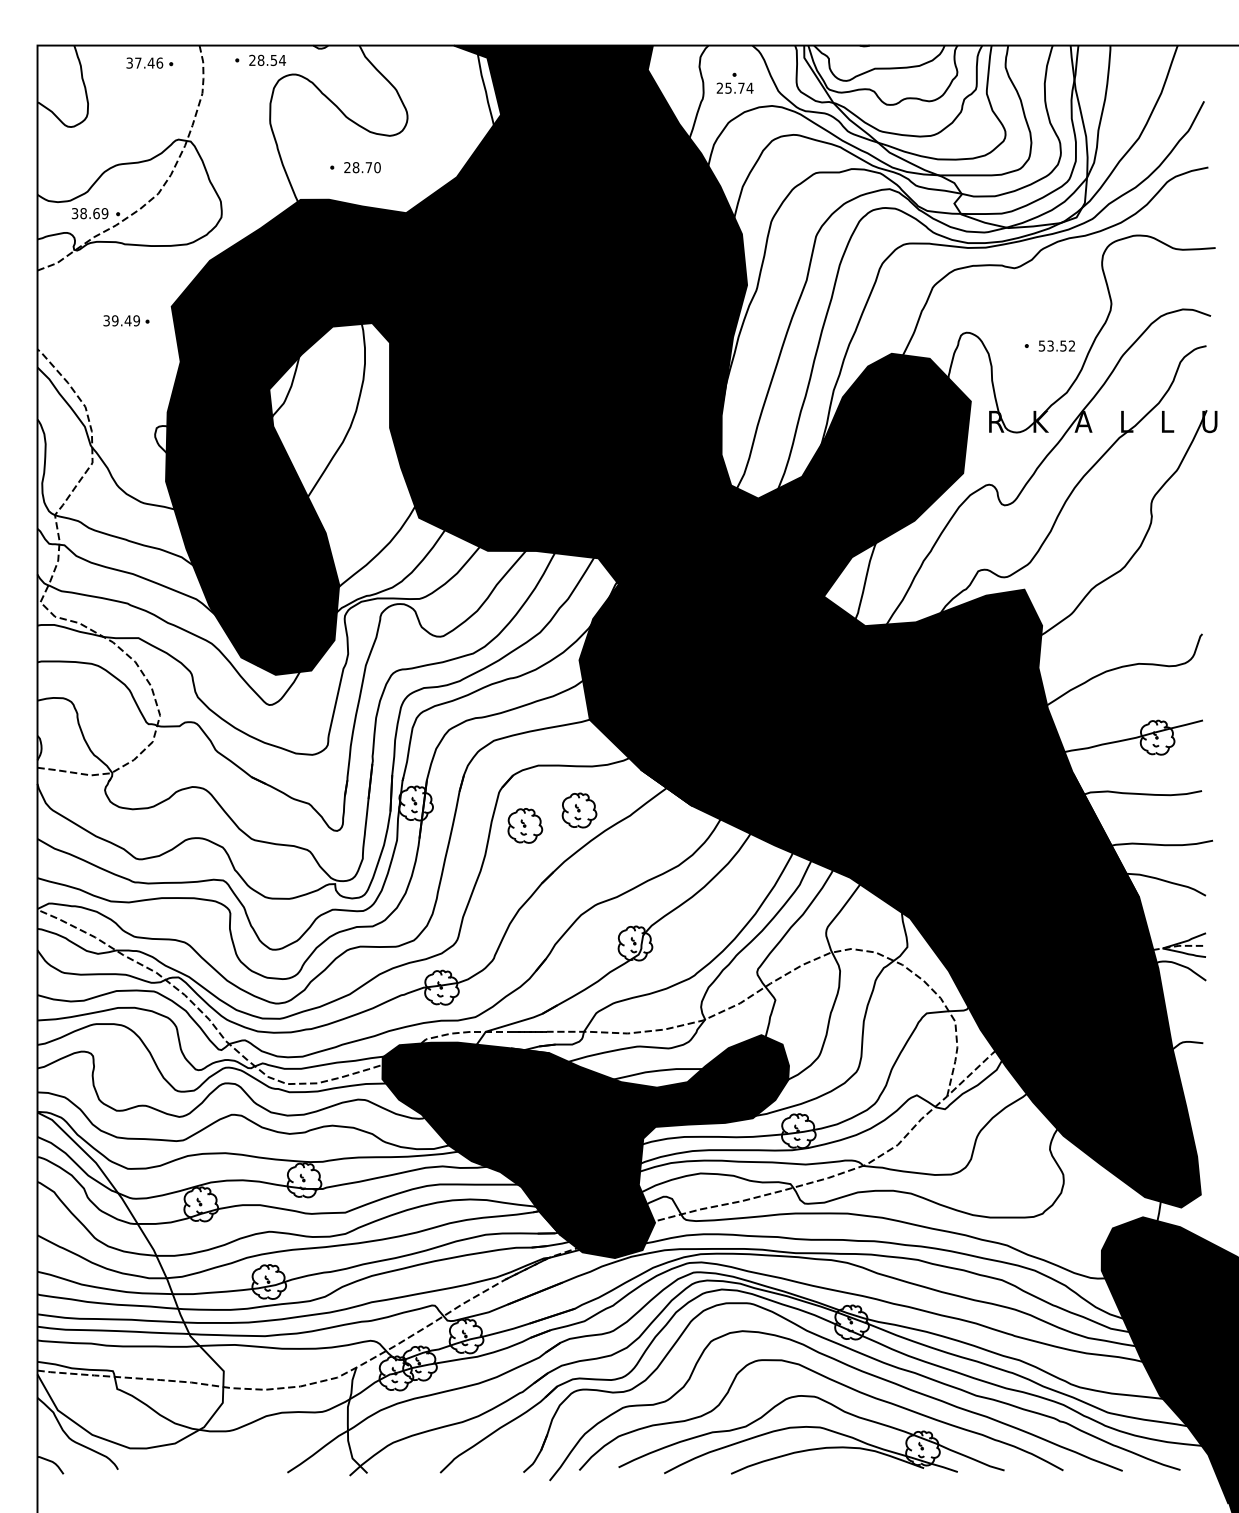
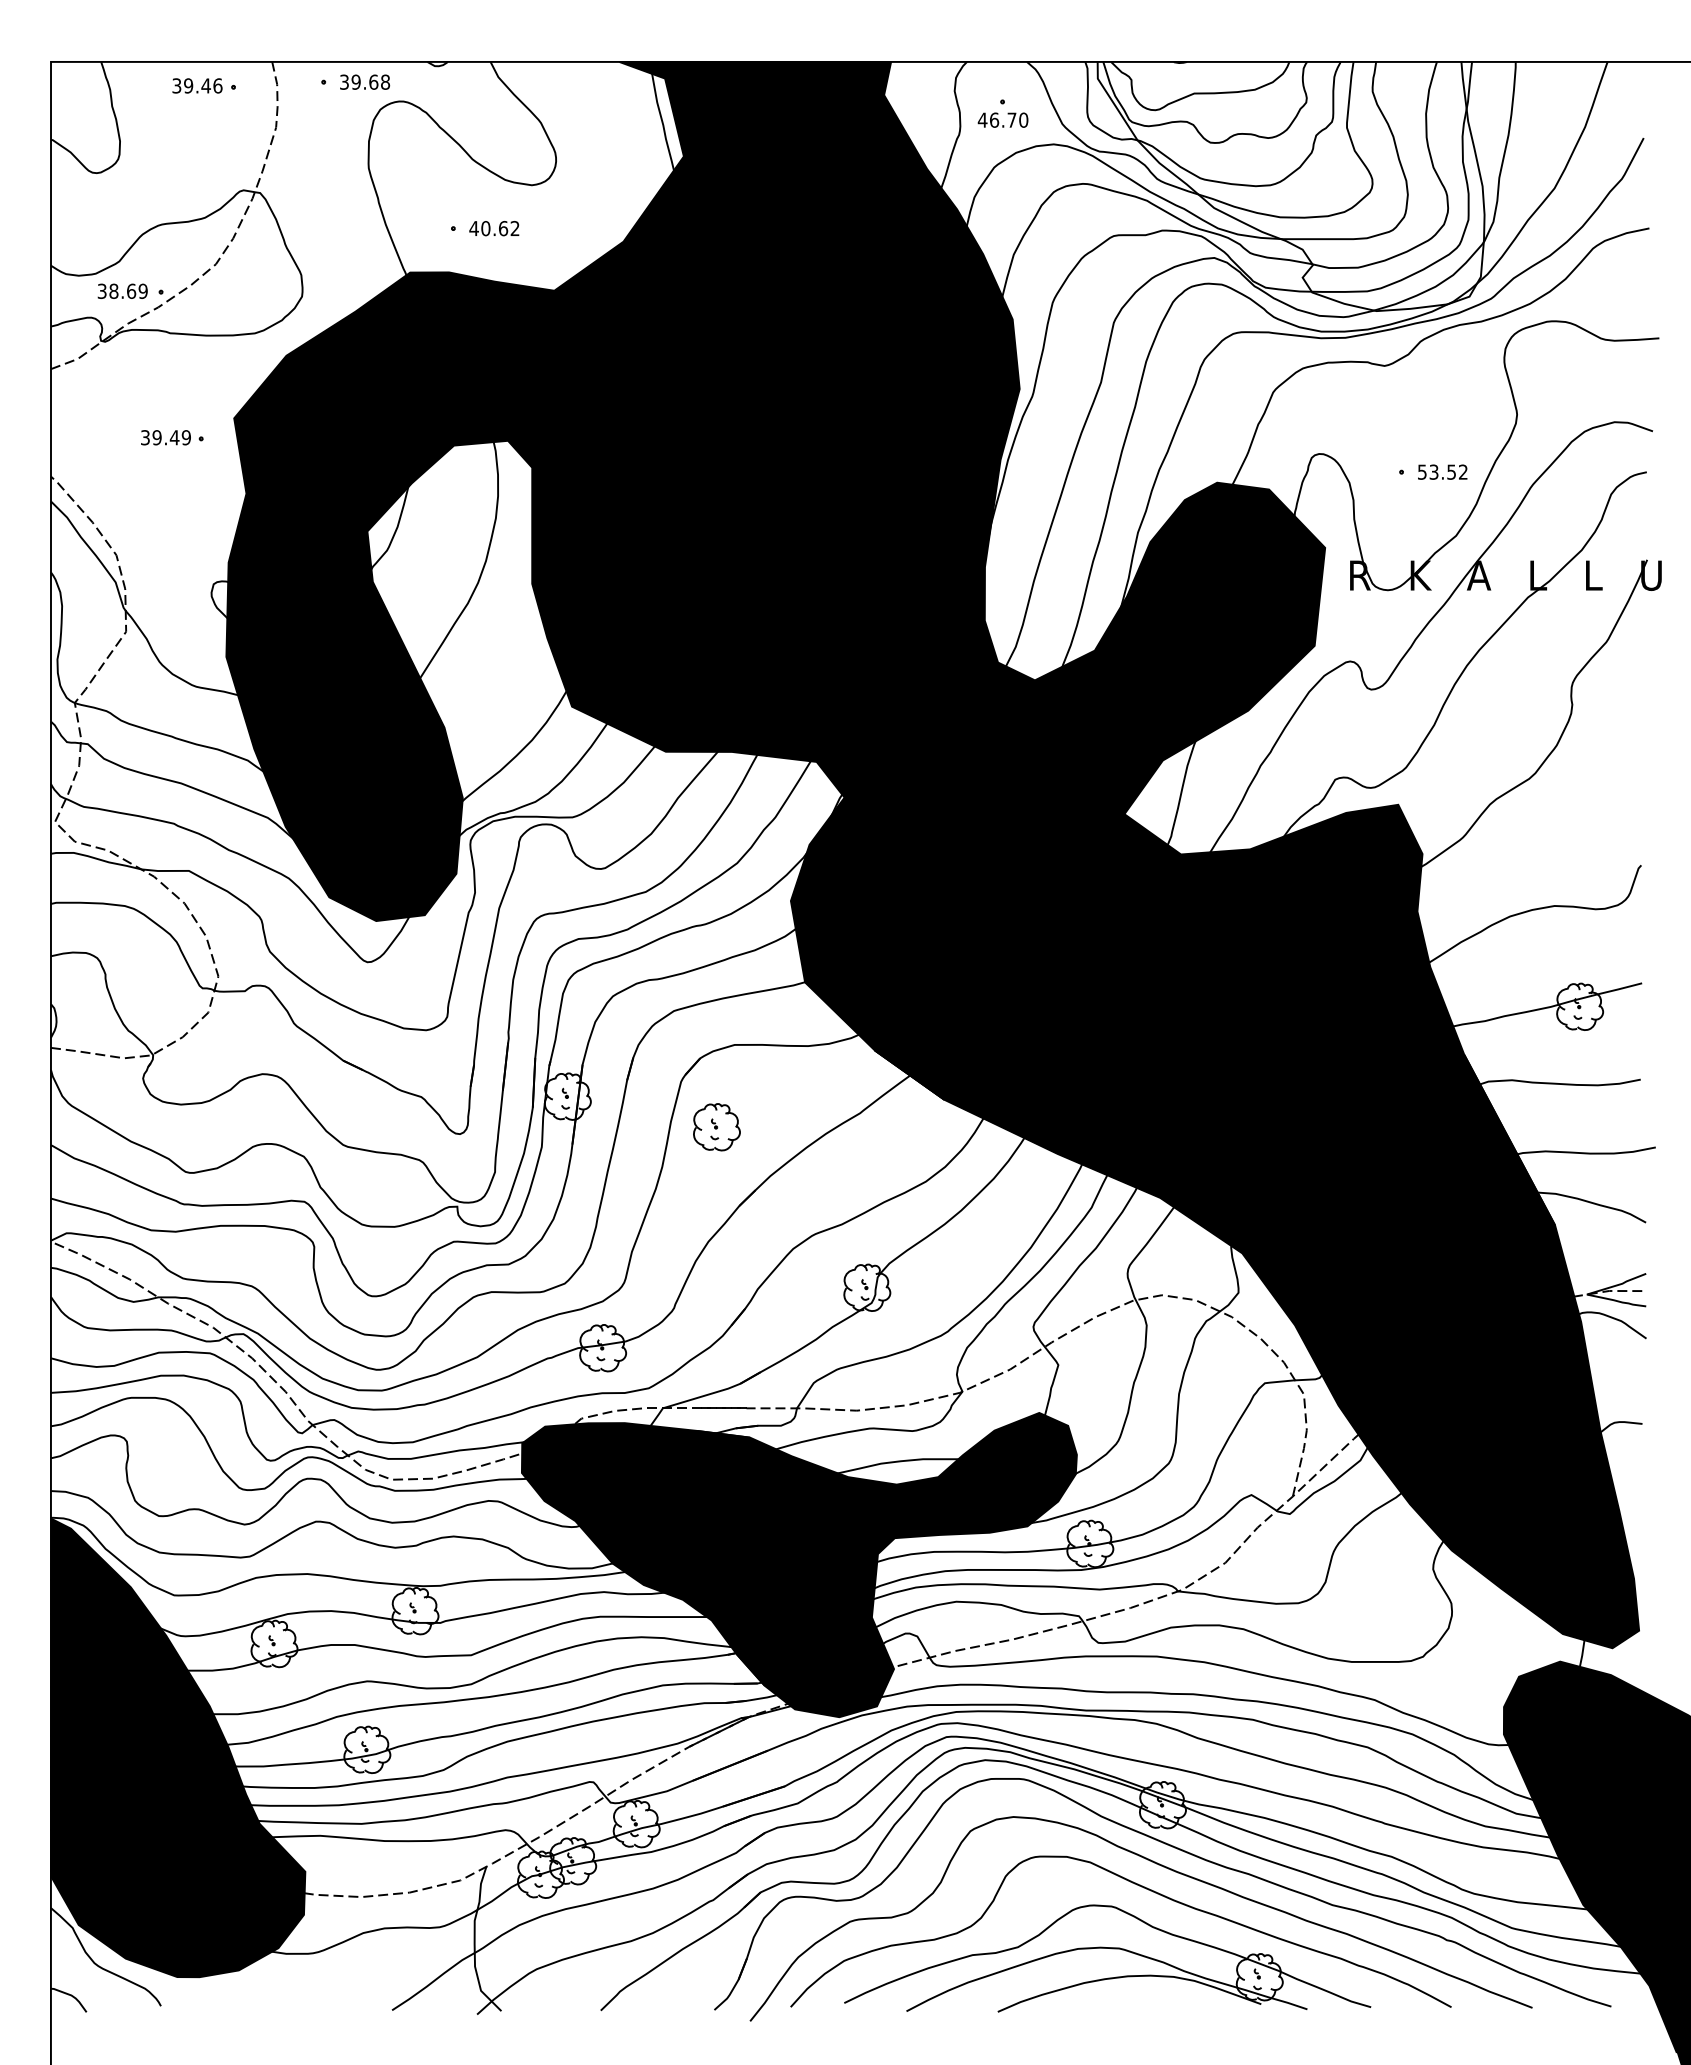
text: (267, 59) -> (365, 81), 28.54 -> 39.68
text: (138, 62) -> (188, 85), 37.46 -> 39.46
text: (734, 87) -> (1002, 119), 25.74 -> 46.70
text: (362, 167) -> (494, 228), 28.70 -> 40.62
part: (579, 810) -> (790, 1106), removed
fill: (130, 1280) -> (177, 1747), added

